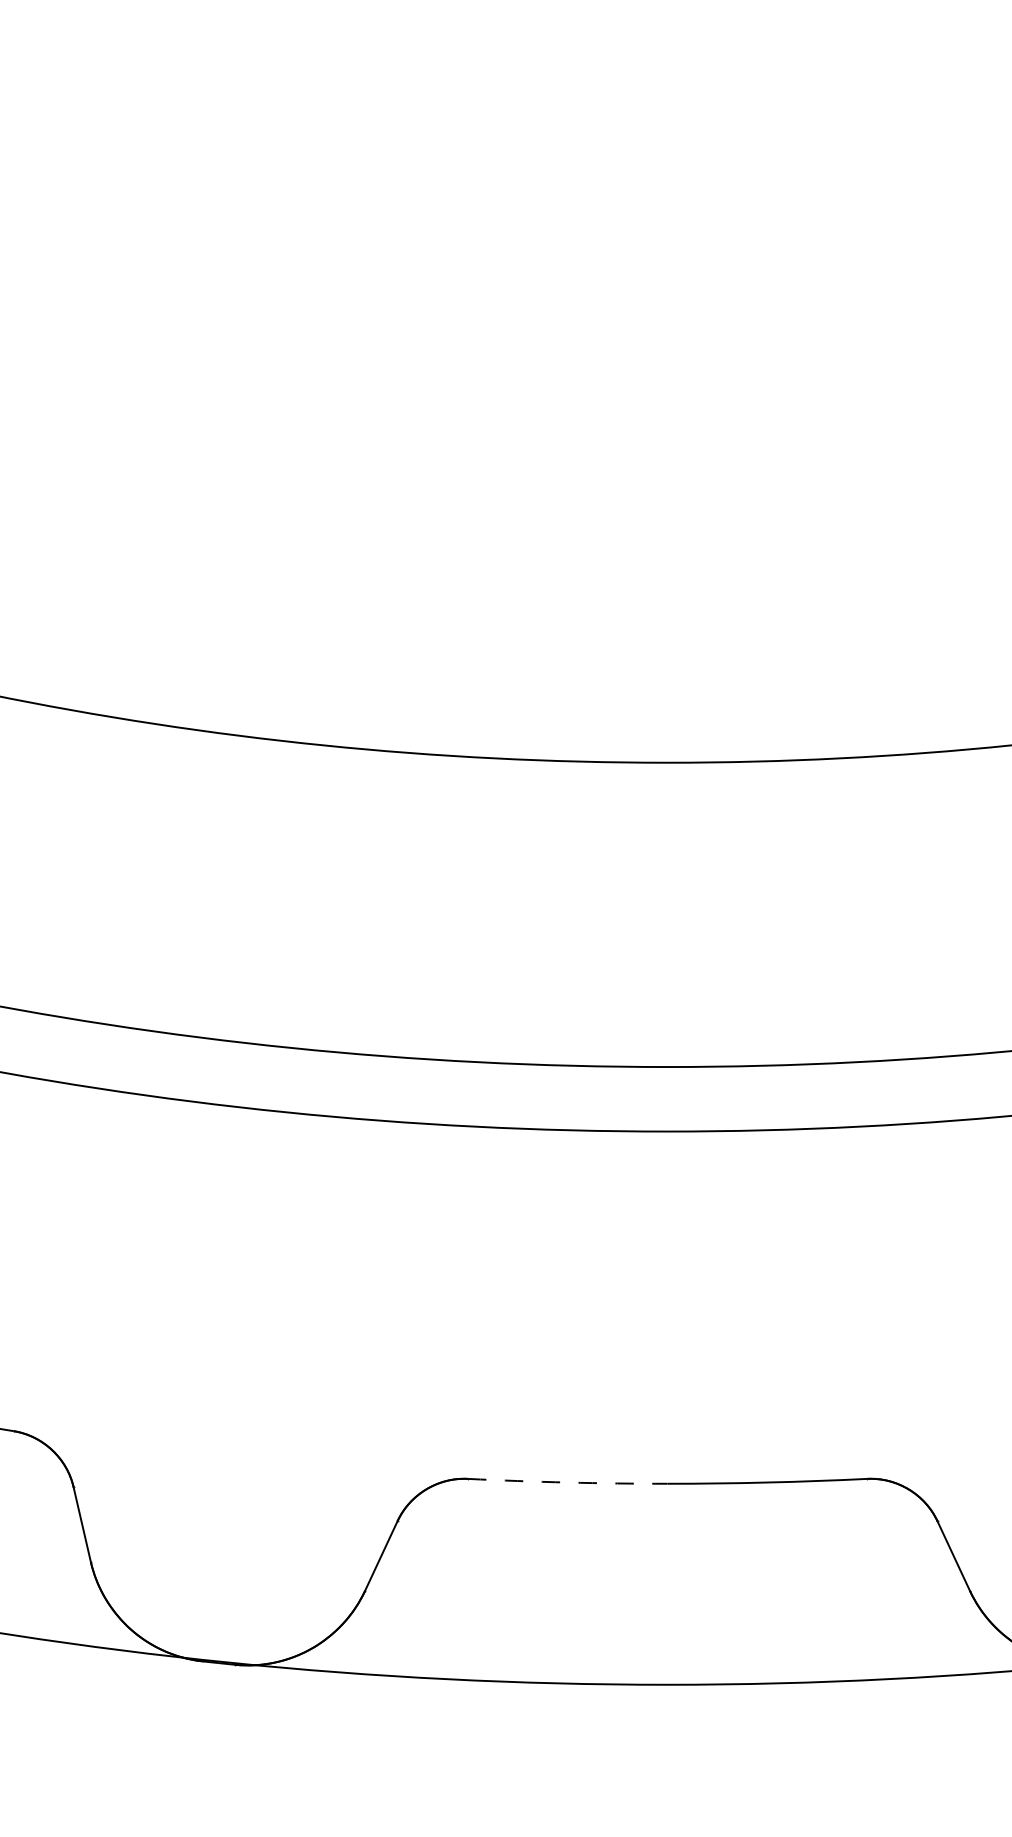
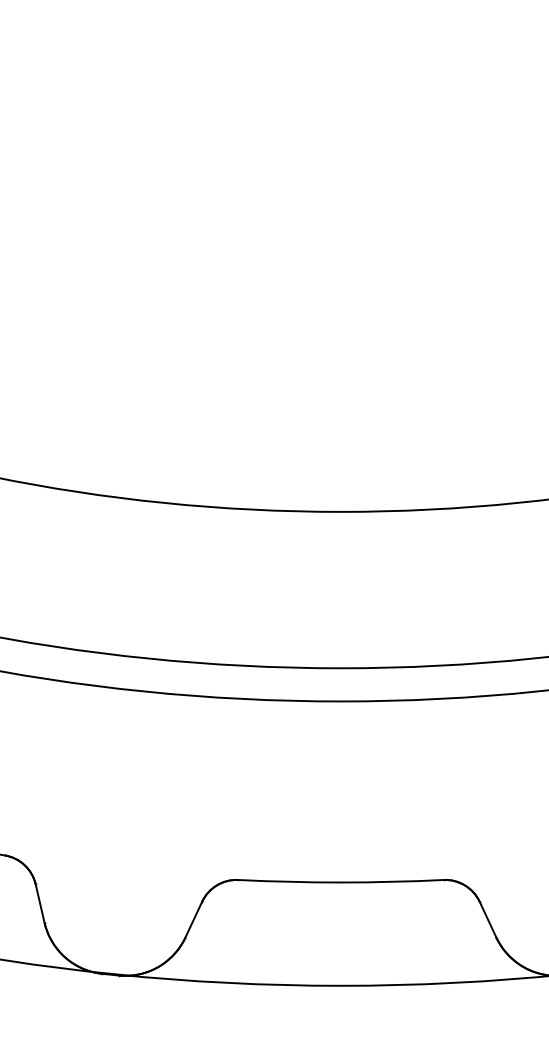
arc: (567, 1481) -> (289, 881), dashed -> solid

